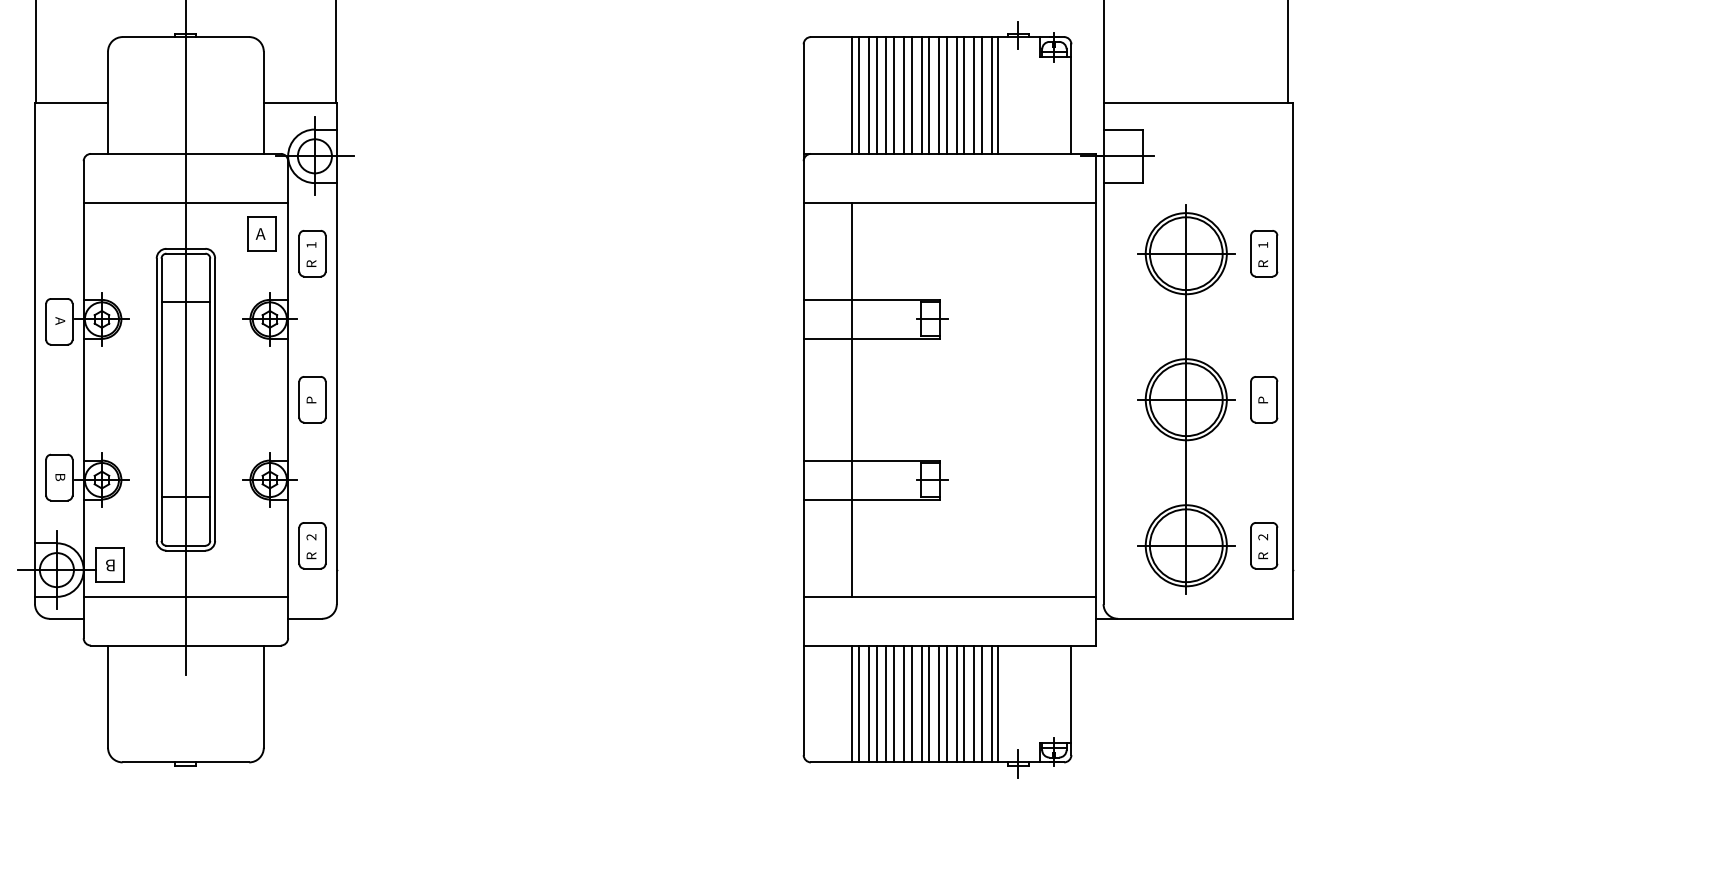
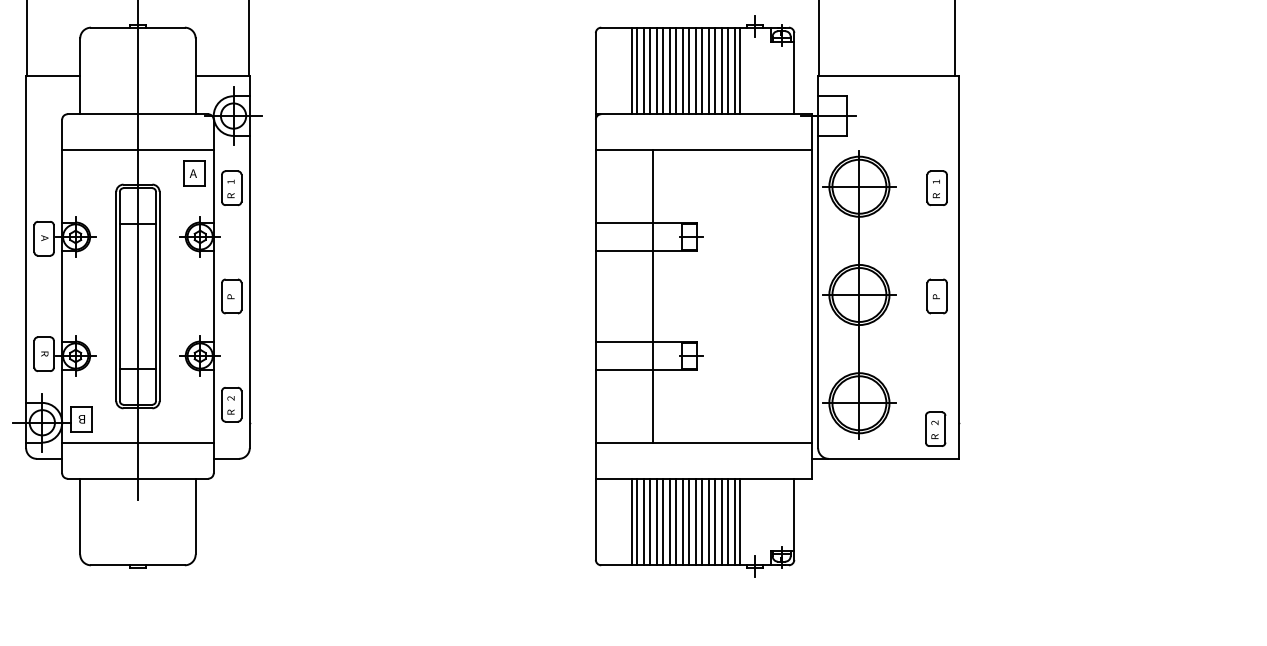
line: (852, 399) -> (653, 296), moved
part: (1186, 399) -> (859, 294), moved
text: (59, 478) -> (44, 354), B -> R
part: (1264, 545) -> (935, 428), moved

